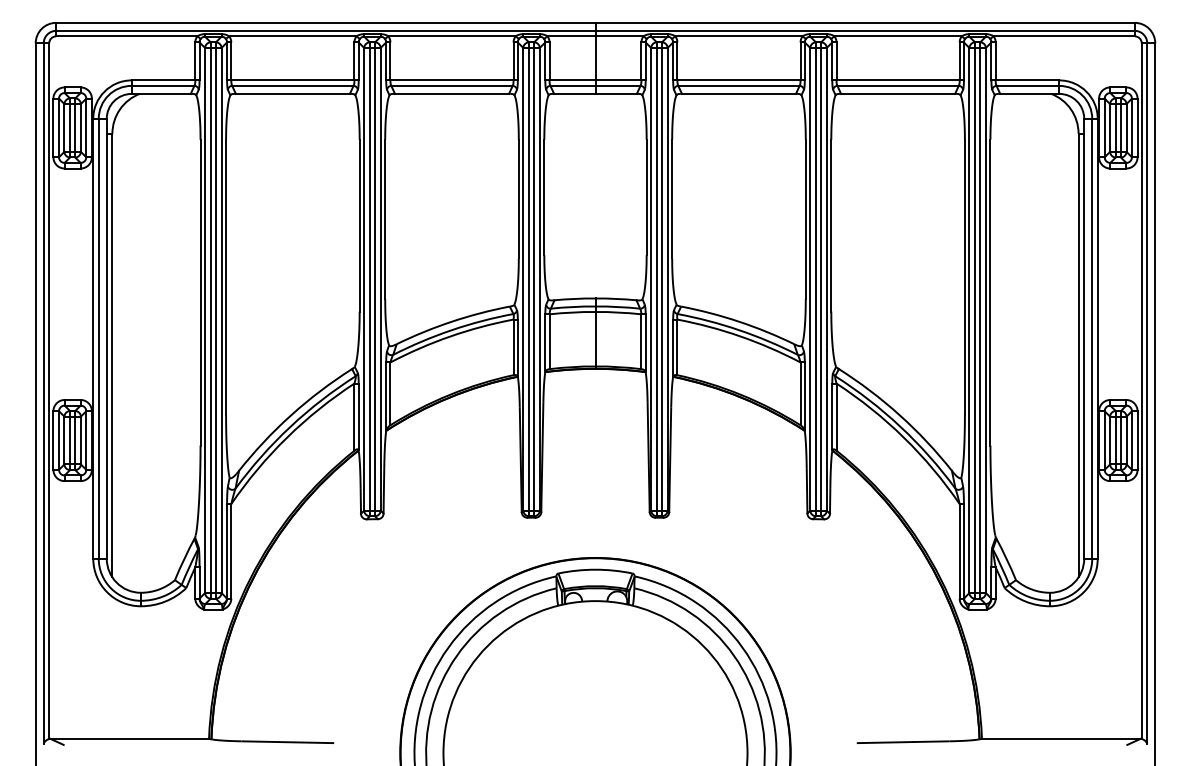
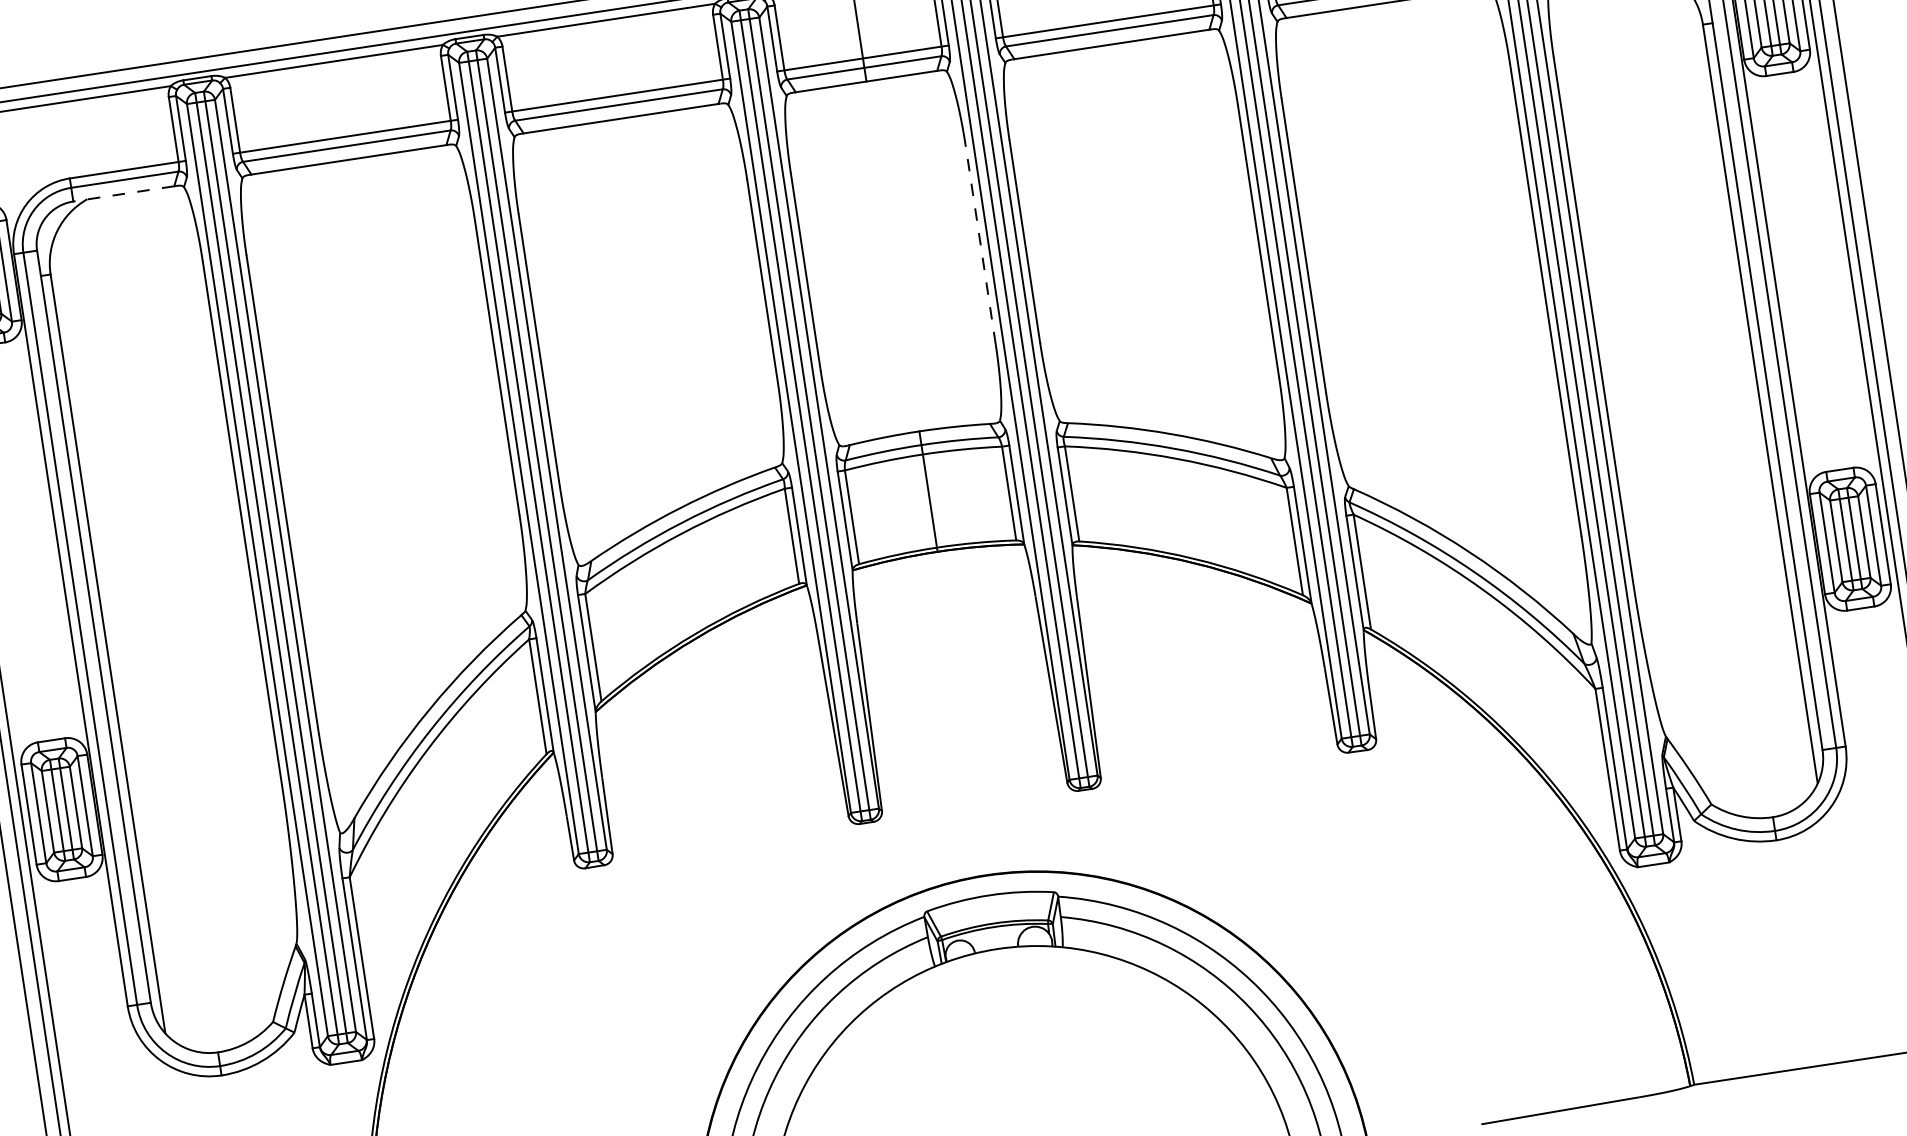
line: (161, 93) -> (124, 193), solid -> dashed
line: (646, 197) -> (980, 245), solid -> dashed

